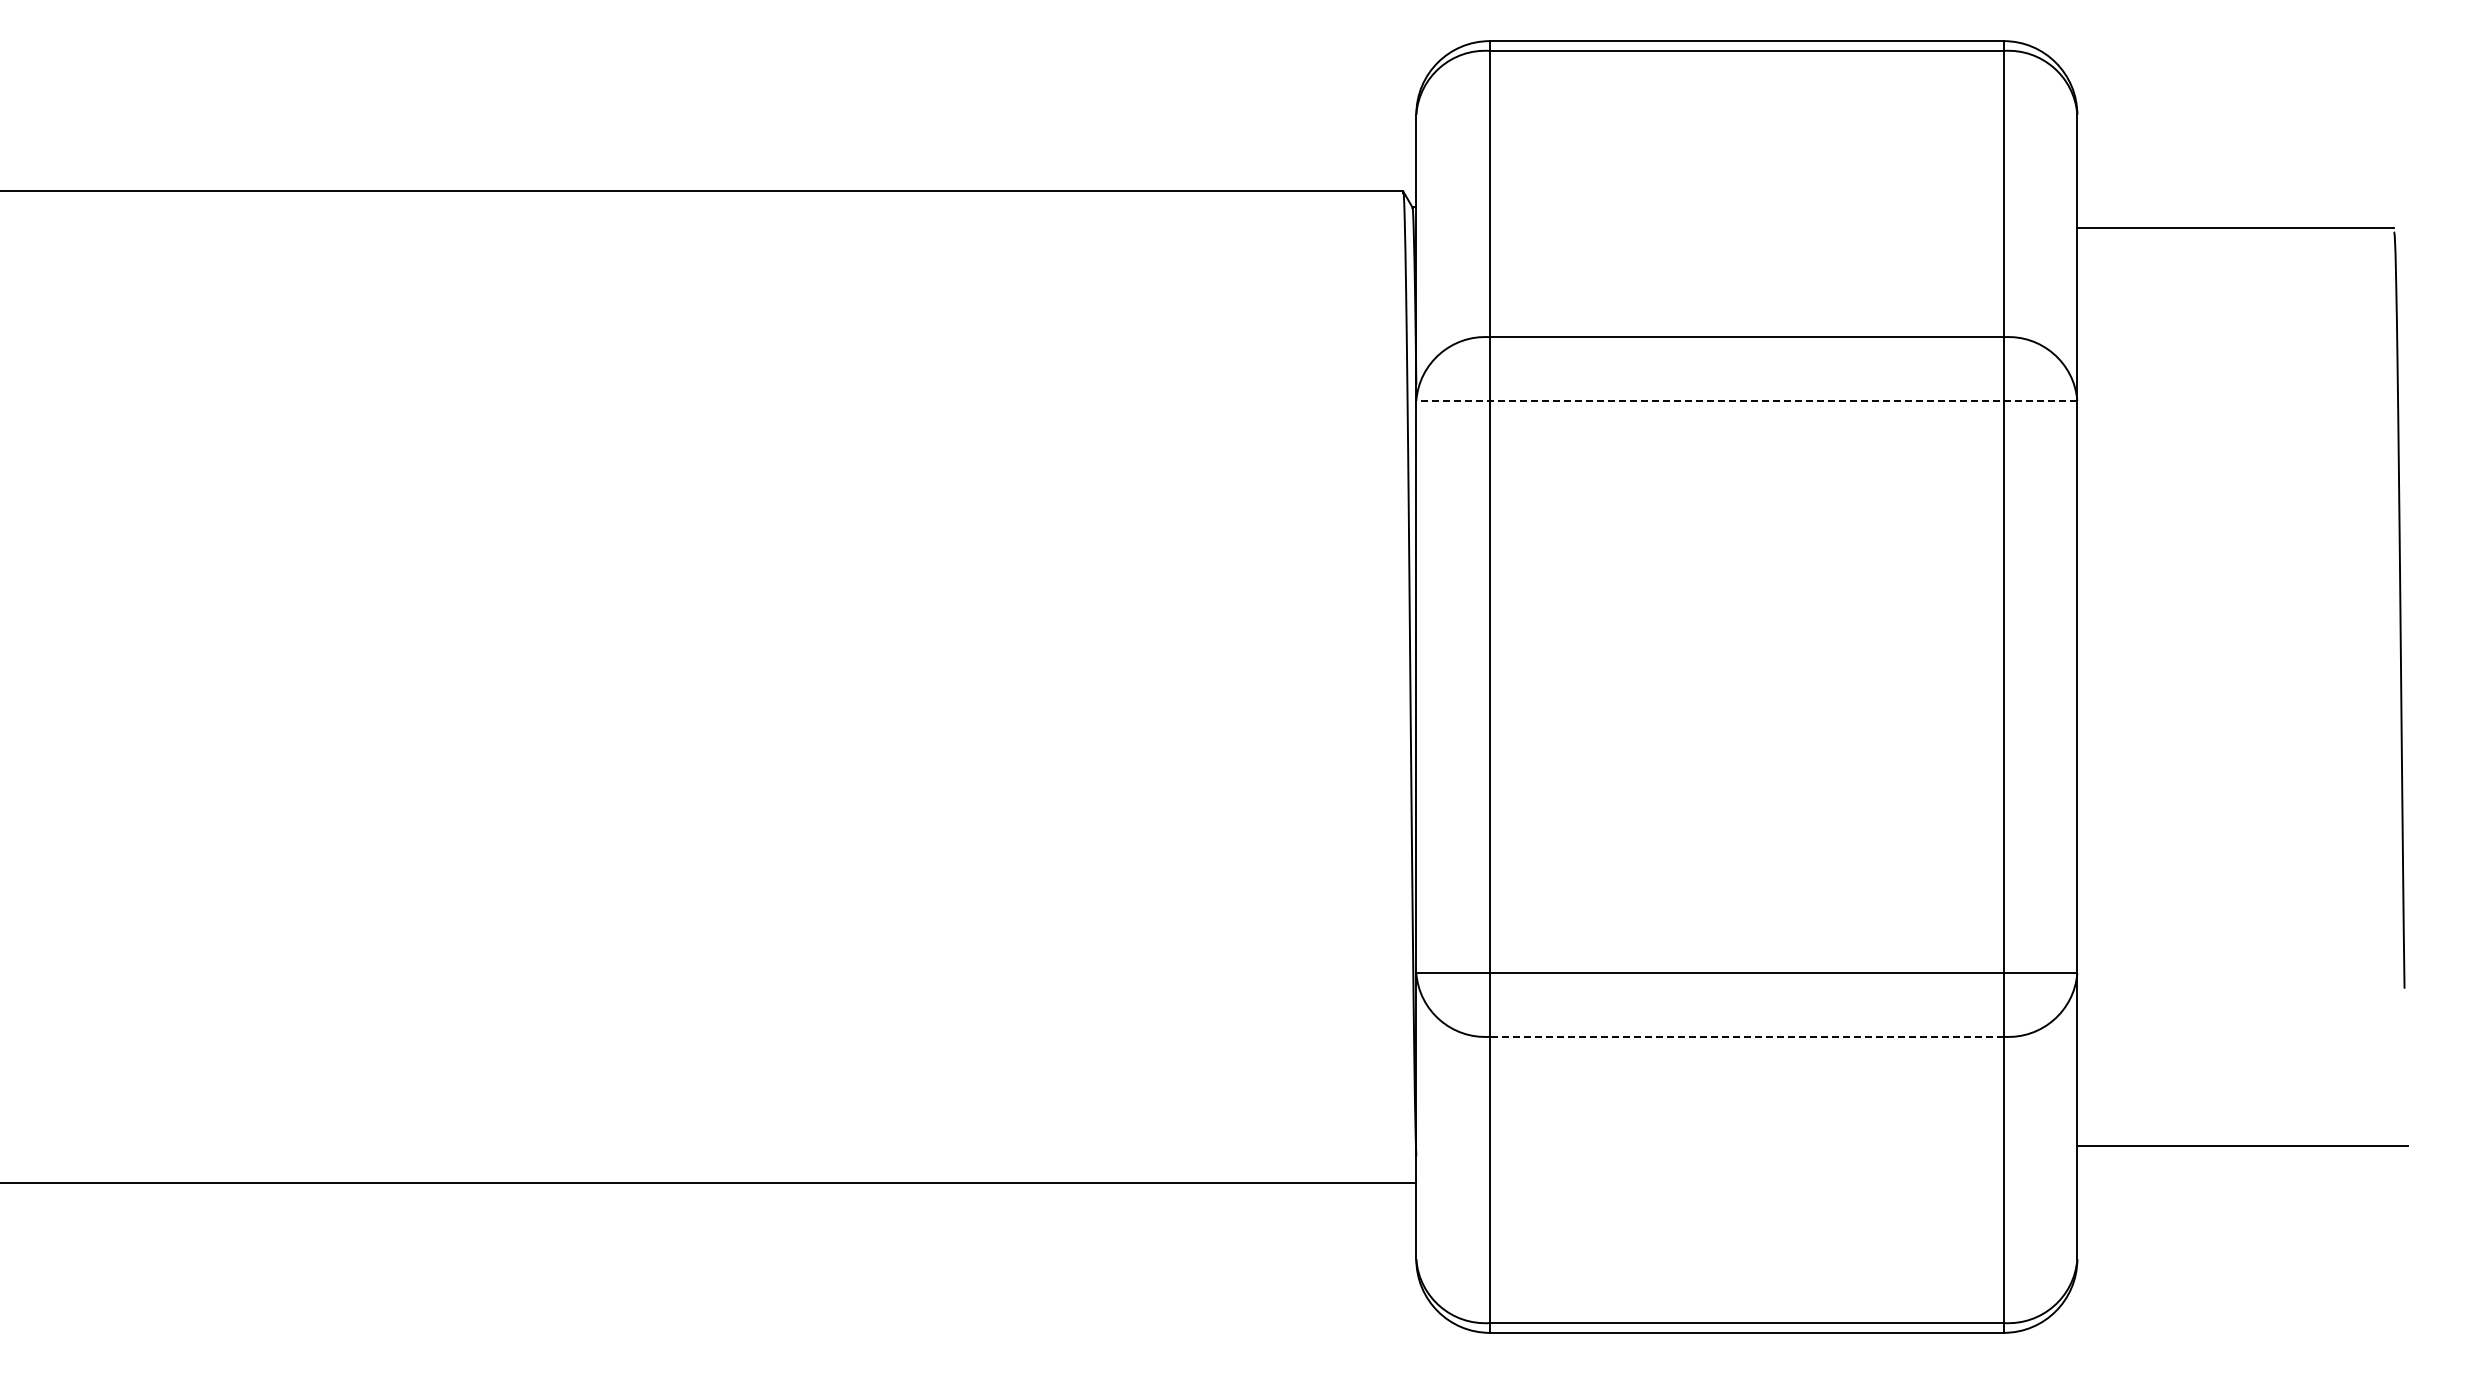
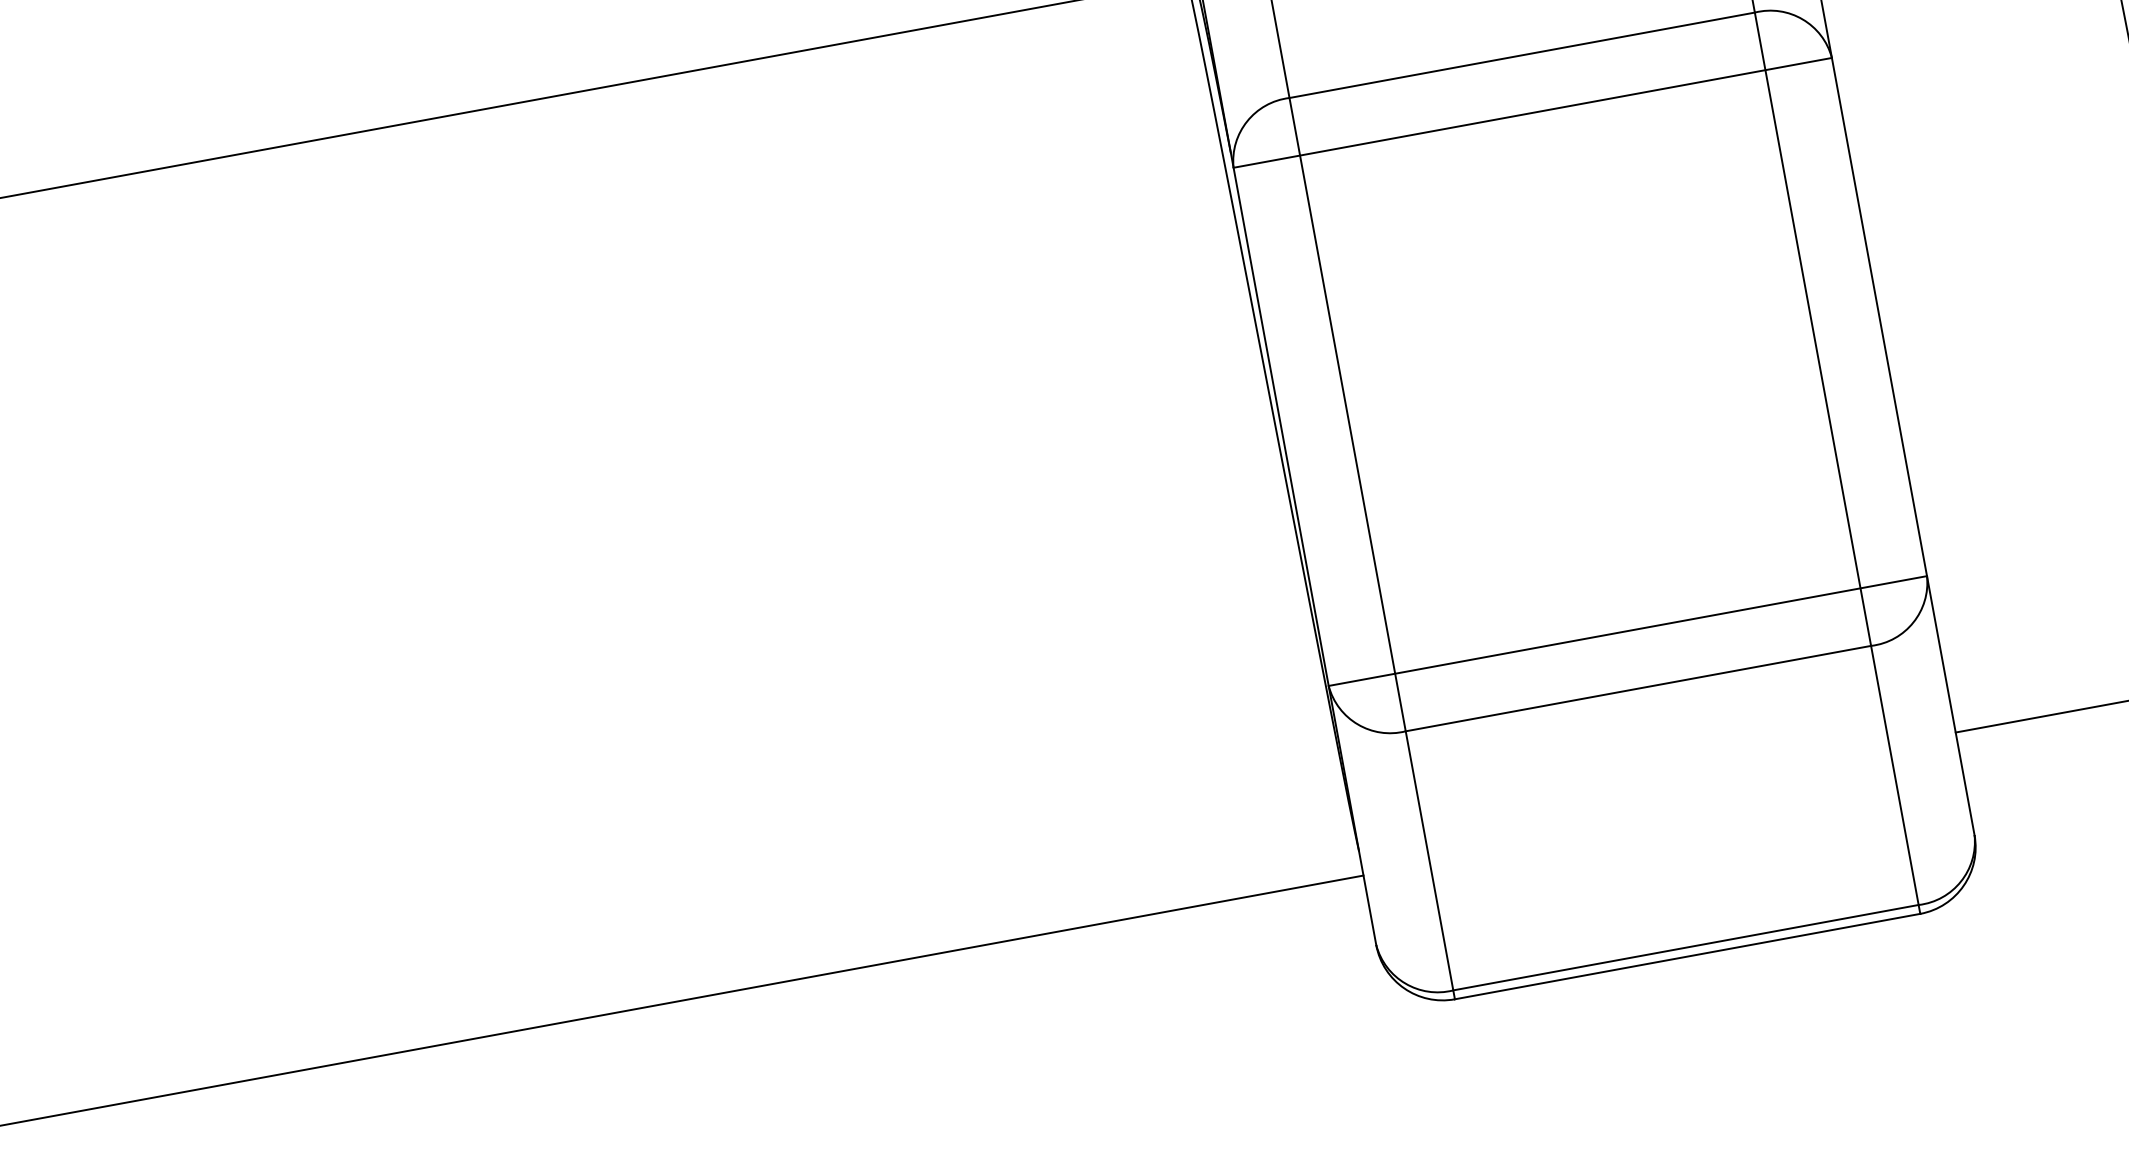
line: (1746, 400) -> (1532, 112), dashed -> solid
line: (1746, 1036) -> (1638, 688), dashed -> solid

